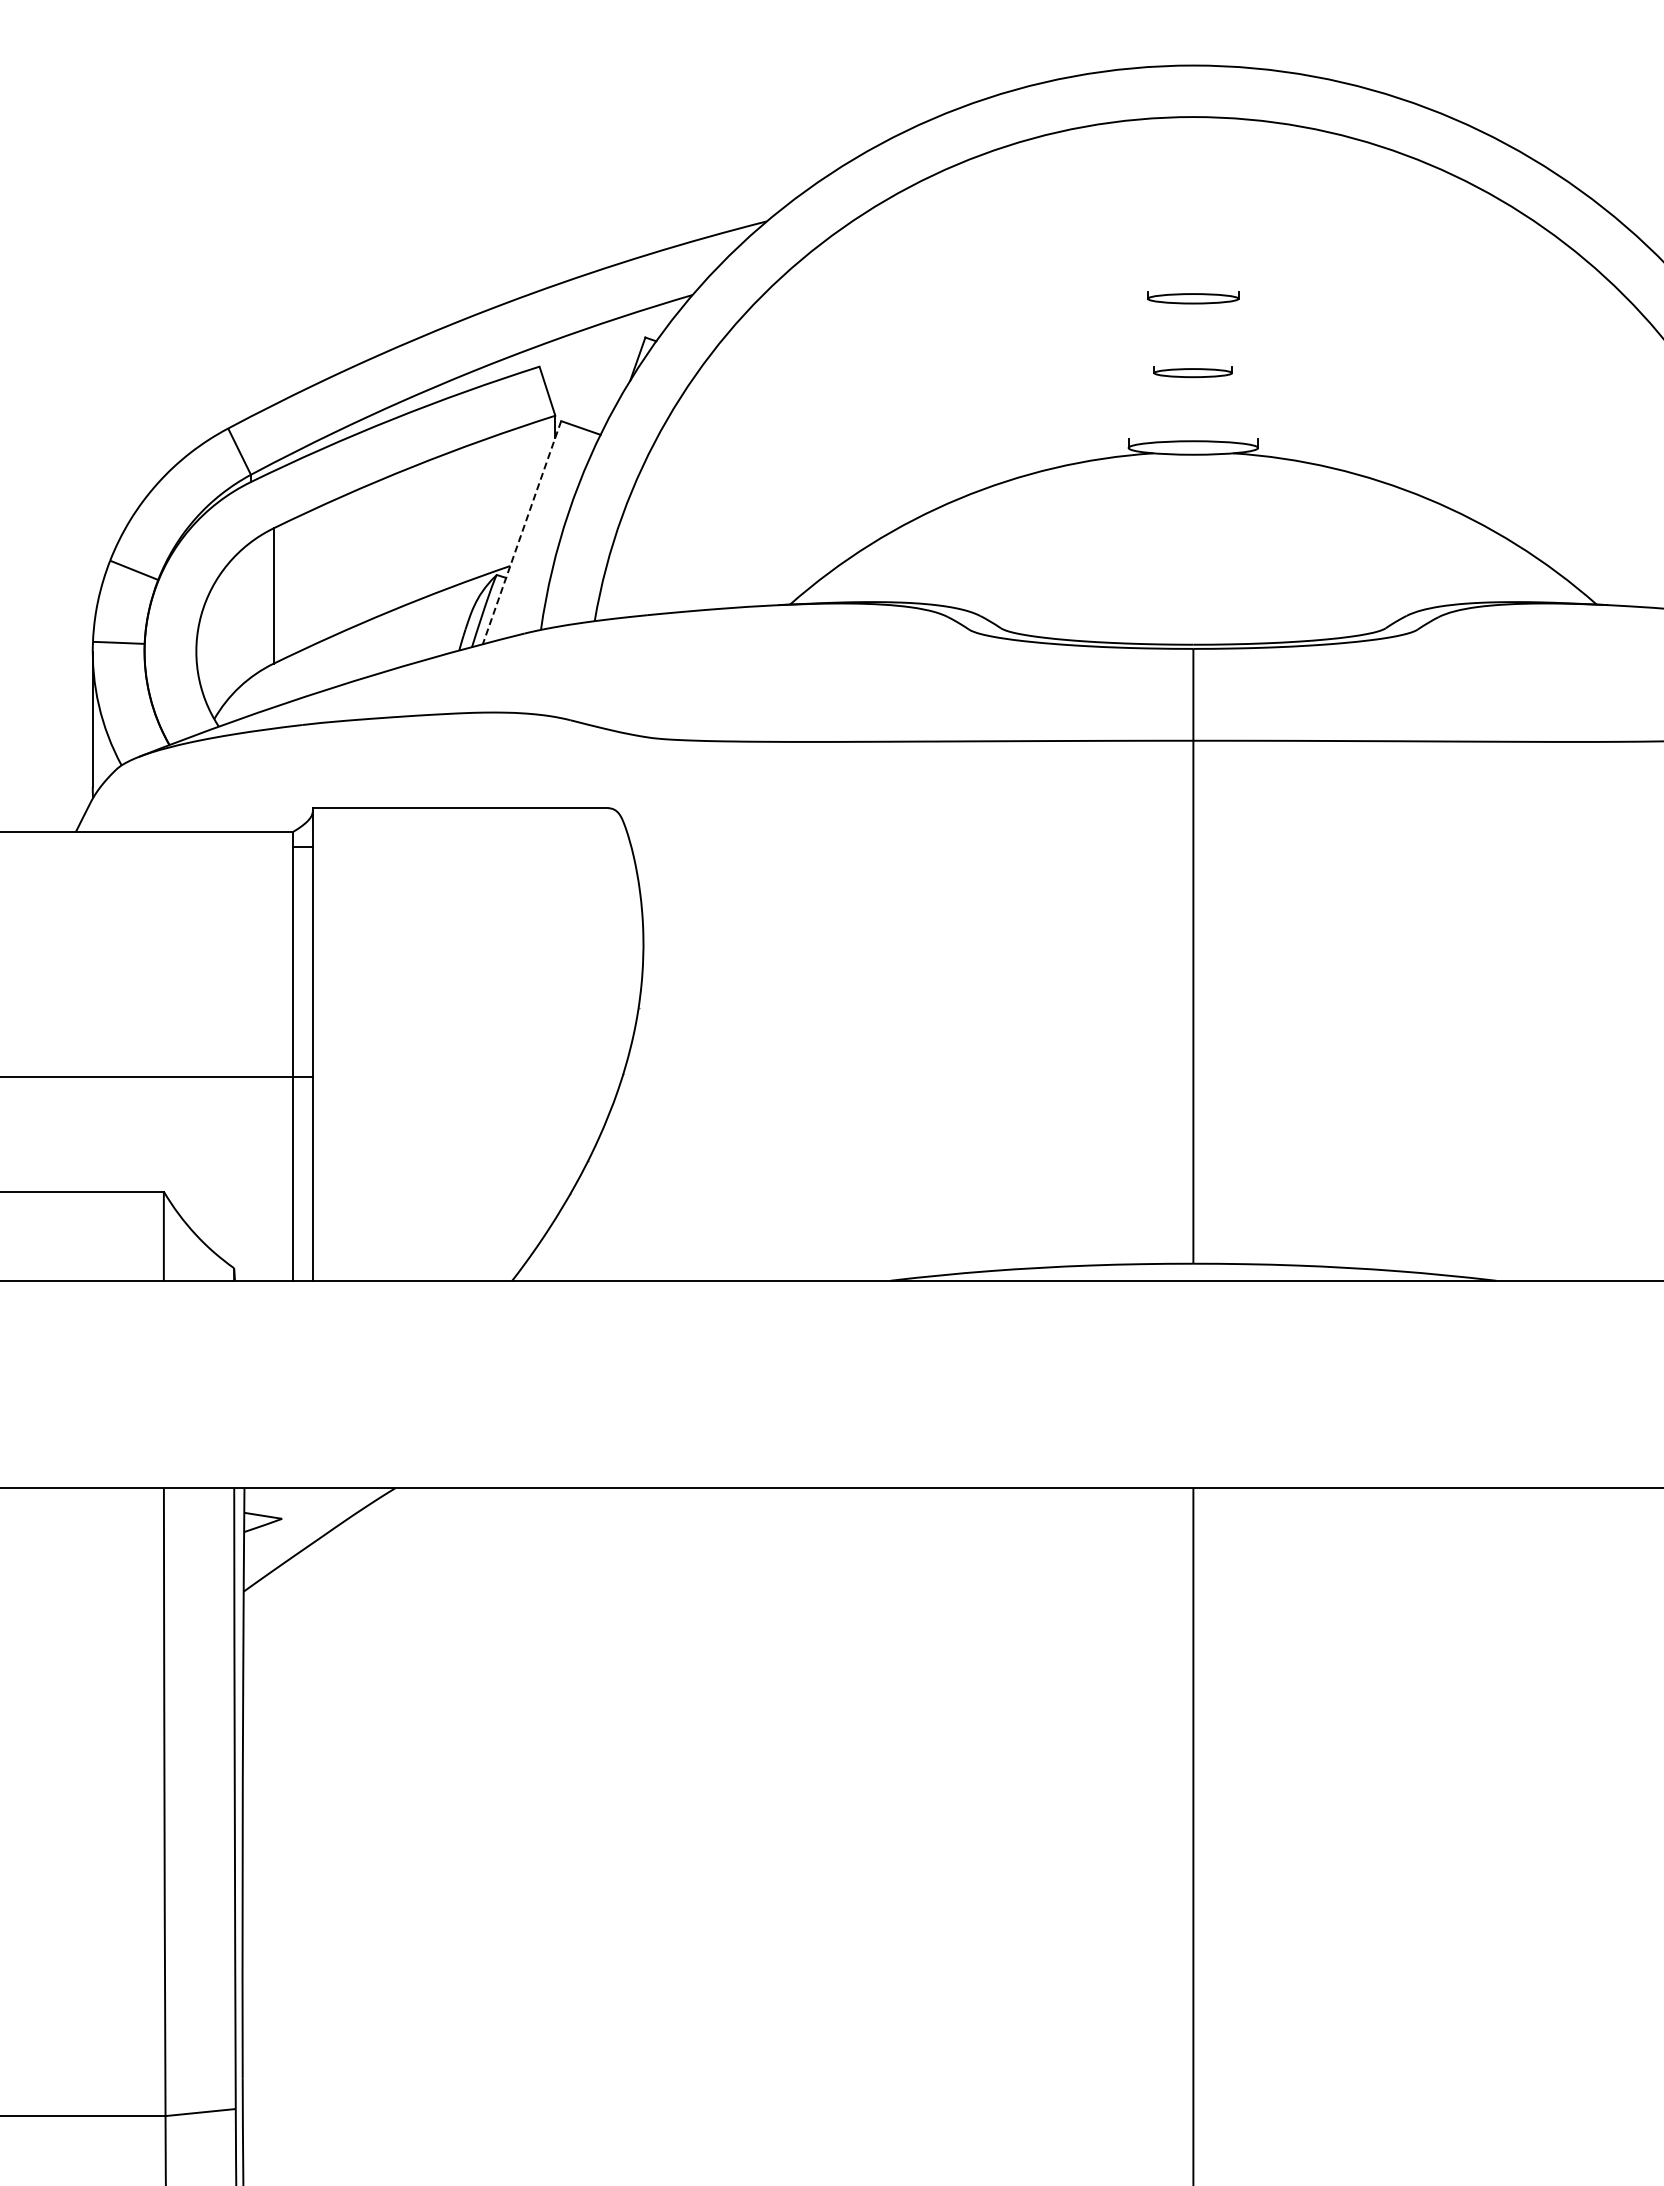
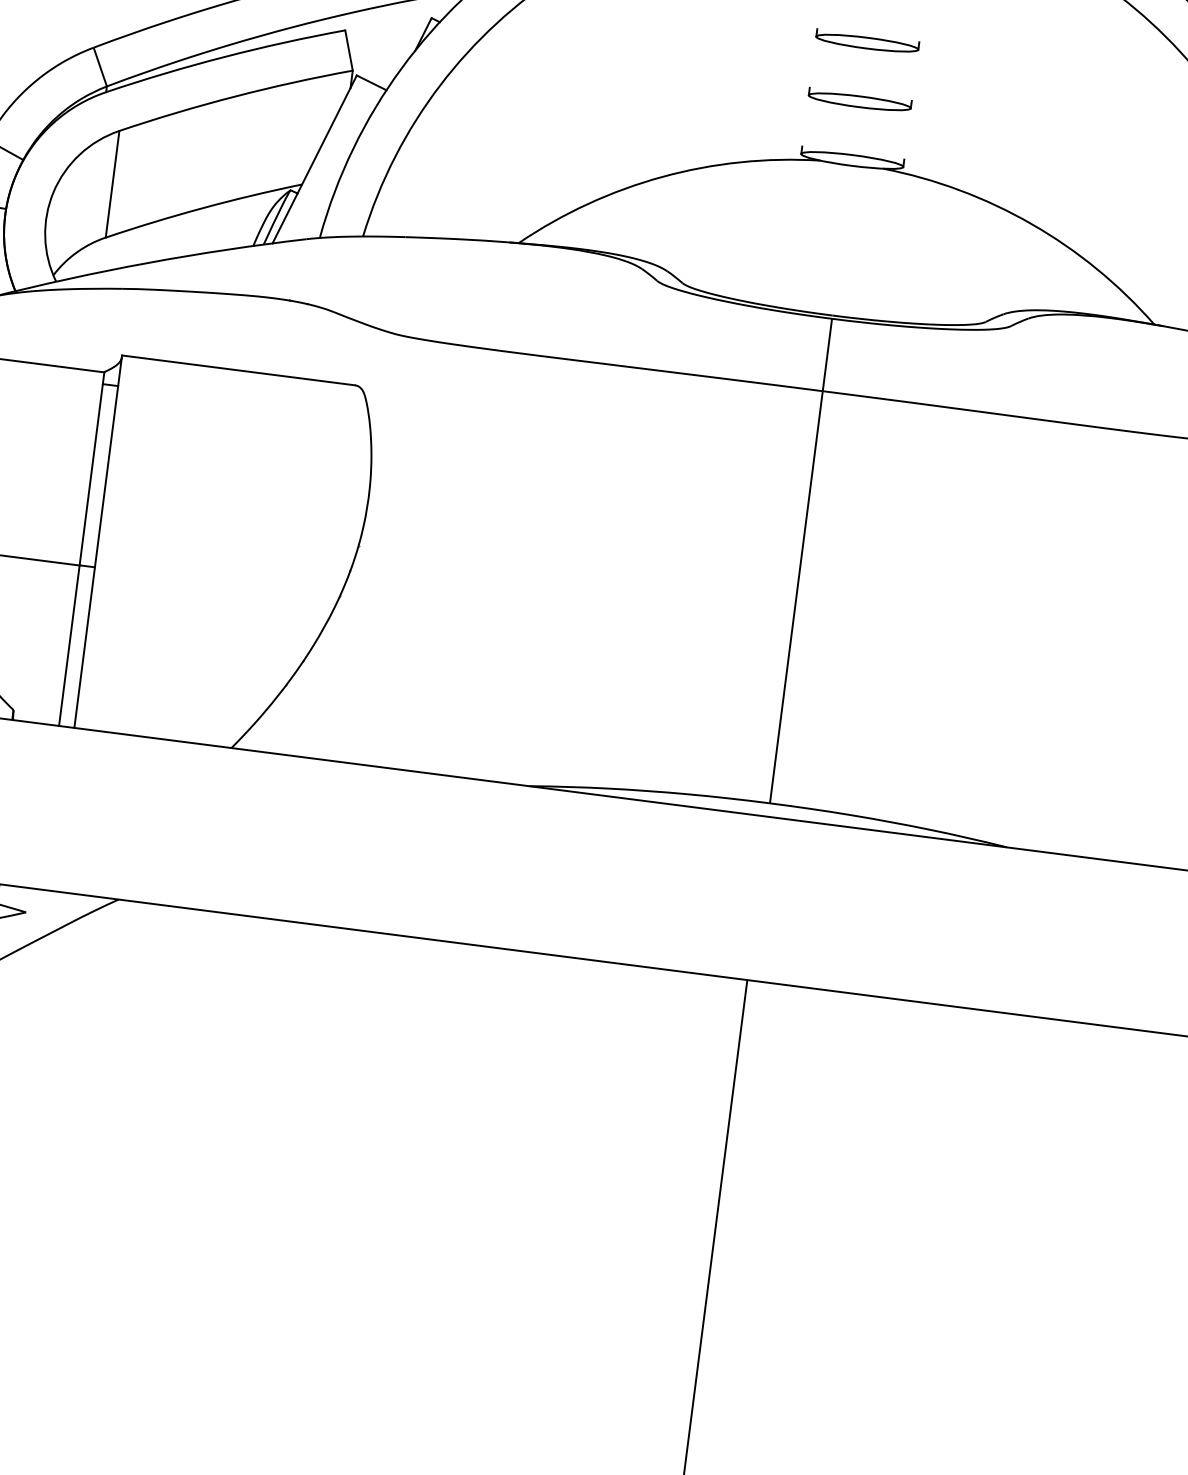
part: (1192, 297) -> (866, 41), size x1.43
part: (1192, 372) -> (859, 100), size x1.67
line: (521, 533) -> (314, 160), dashed -> solid

